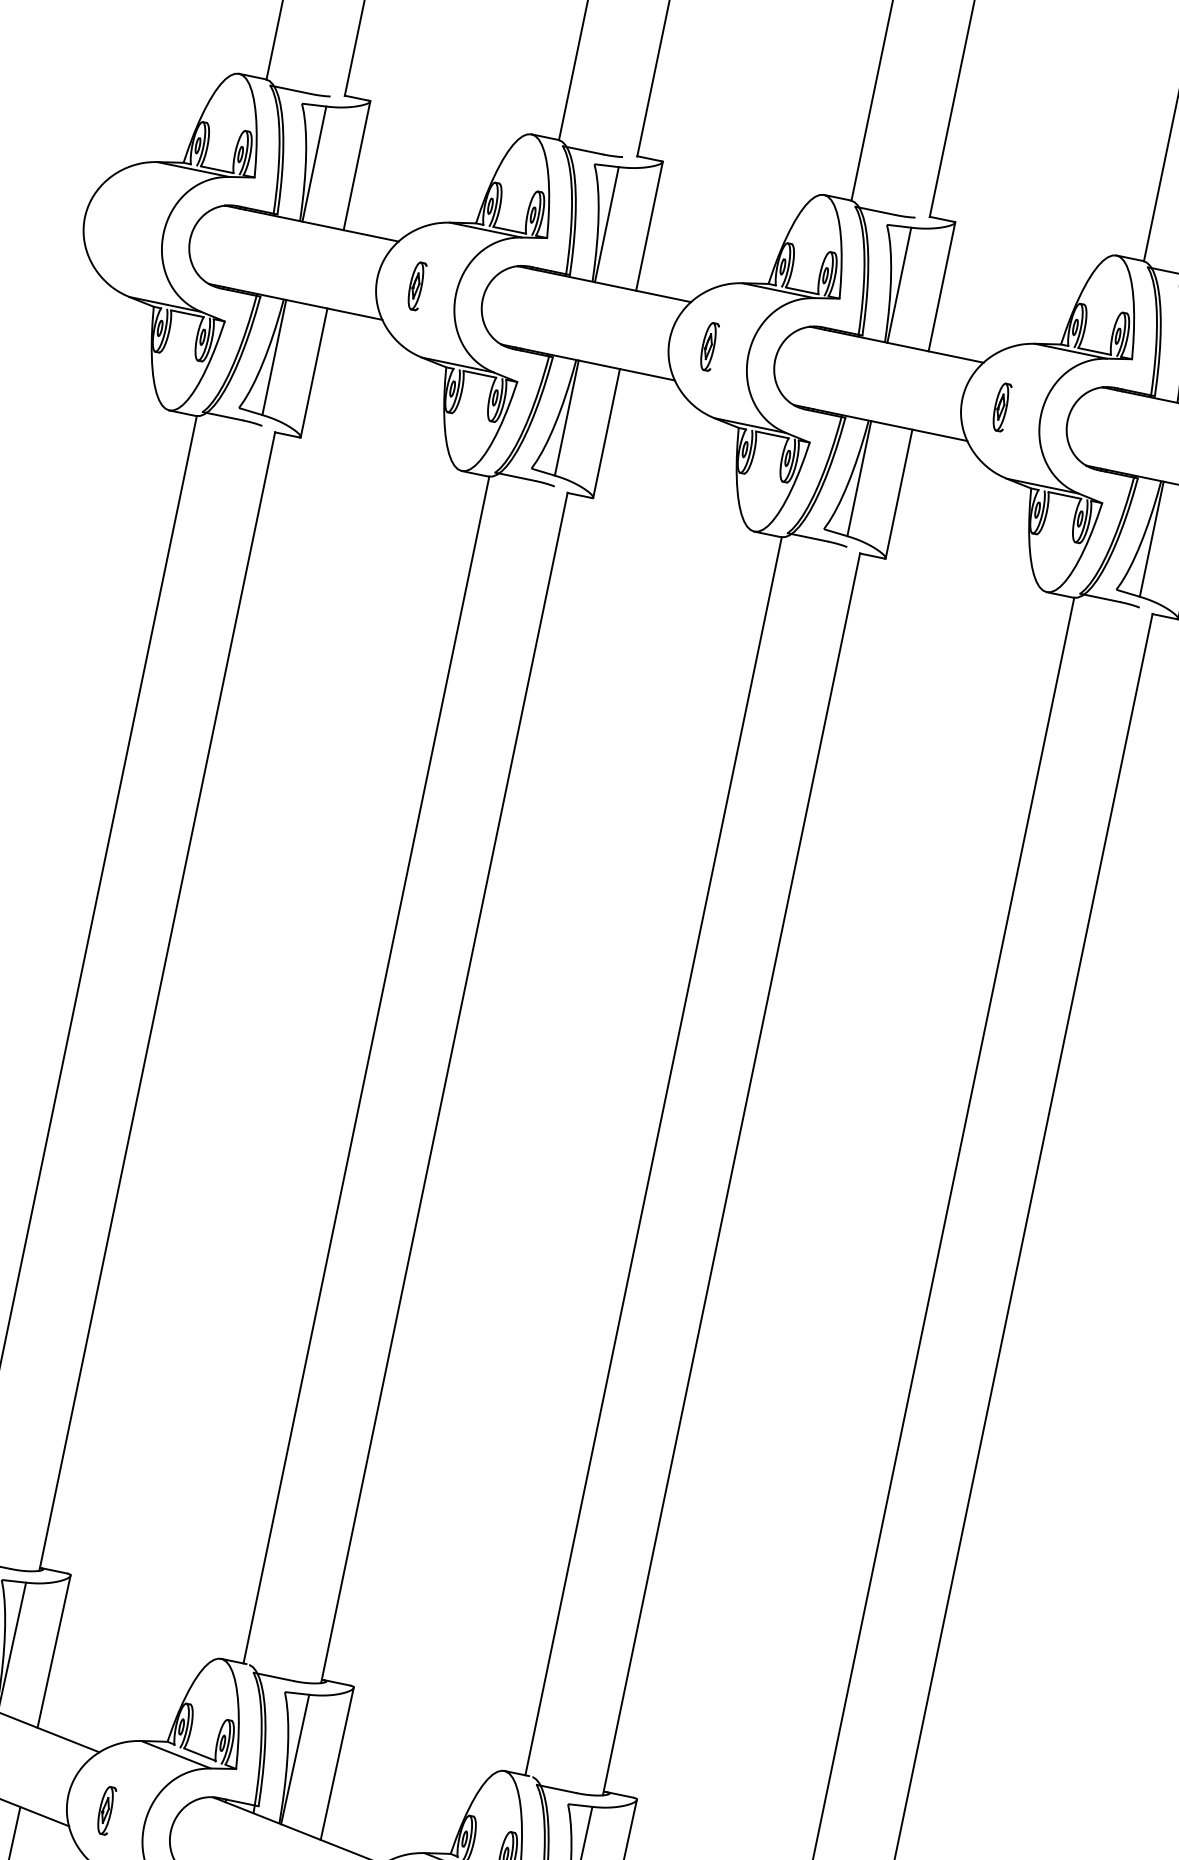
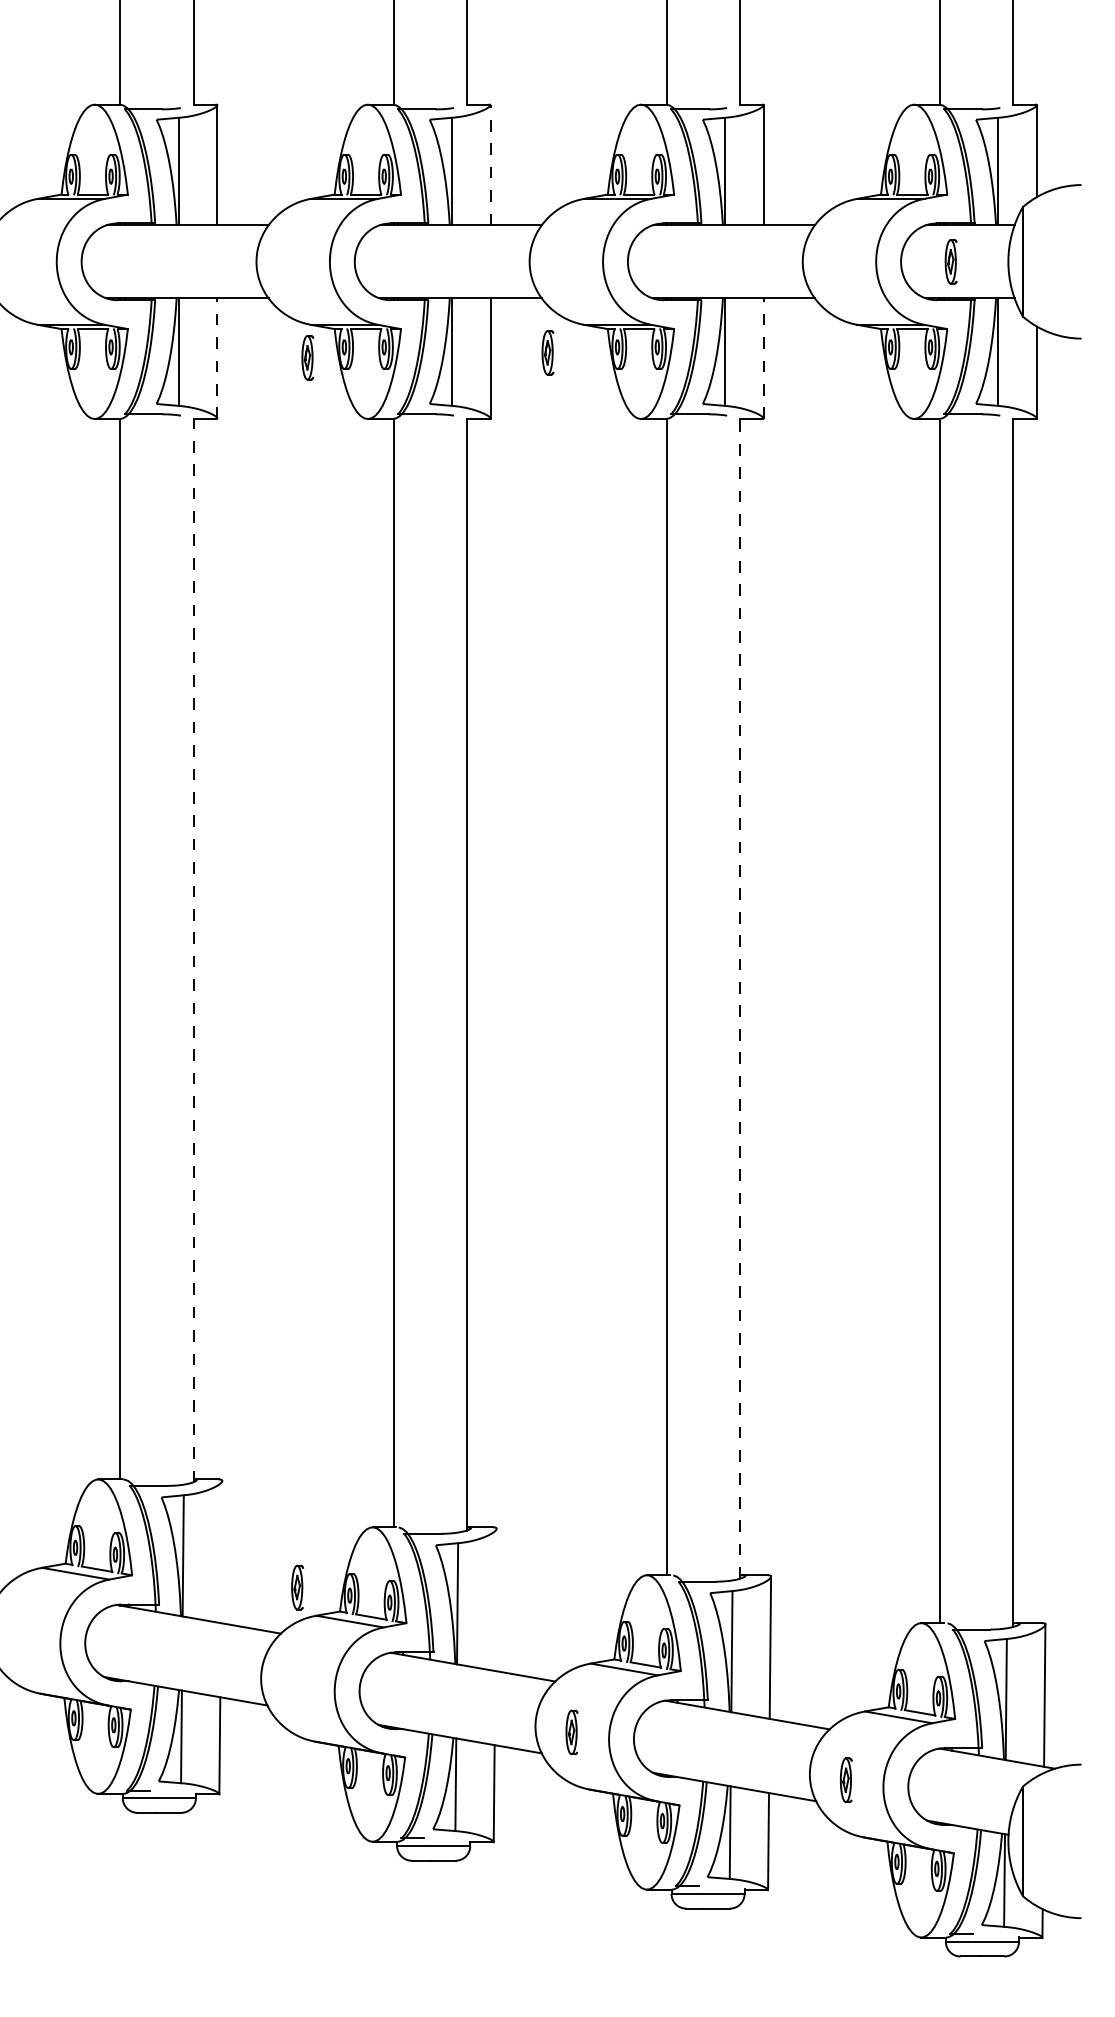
line: (649, 225) -> (490, 164), solid -> dashed
part: (416, 285) -> (307, 357), moved
part: (708, 346) -> (547, 352), moved
line: (314, 372) -> (217, 358), solid -> dashed
part: (1000, 406) -> (950, 261), moved
line: (898, 493) -> (763, 358), solid -> dashed
line: (157, 1001) -> (193, 950), solid -> dashed
line: (731, 1173) -> (739, 998), solid -> dashed
line: (53, 1651) -> (221, 1551), removed
line: (336, 1763) -> (495, 1599), removed
part: (105, 1810) -> (297, 1587), moved

